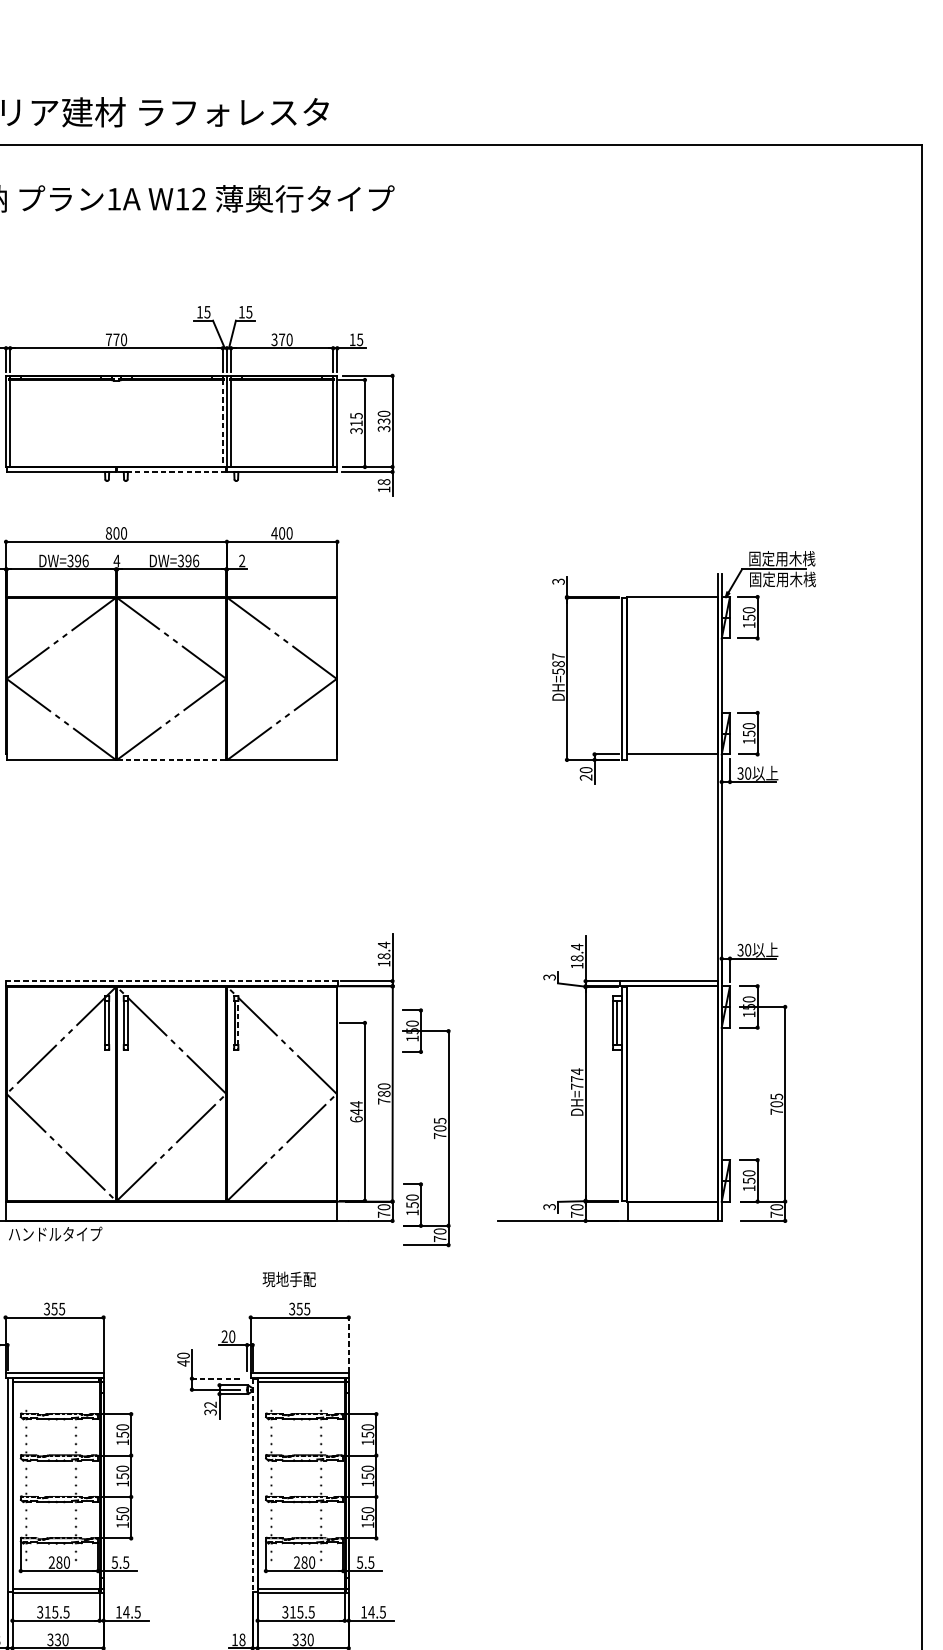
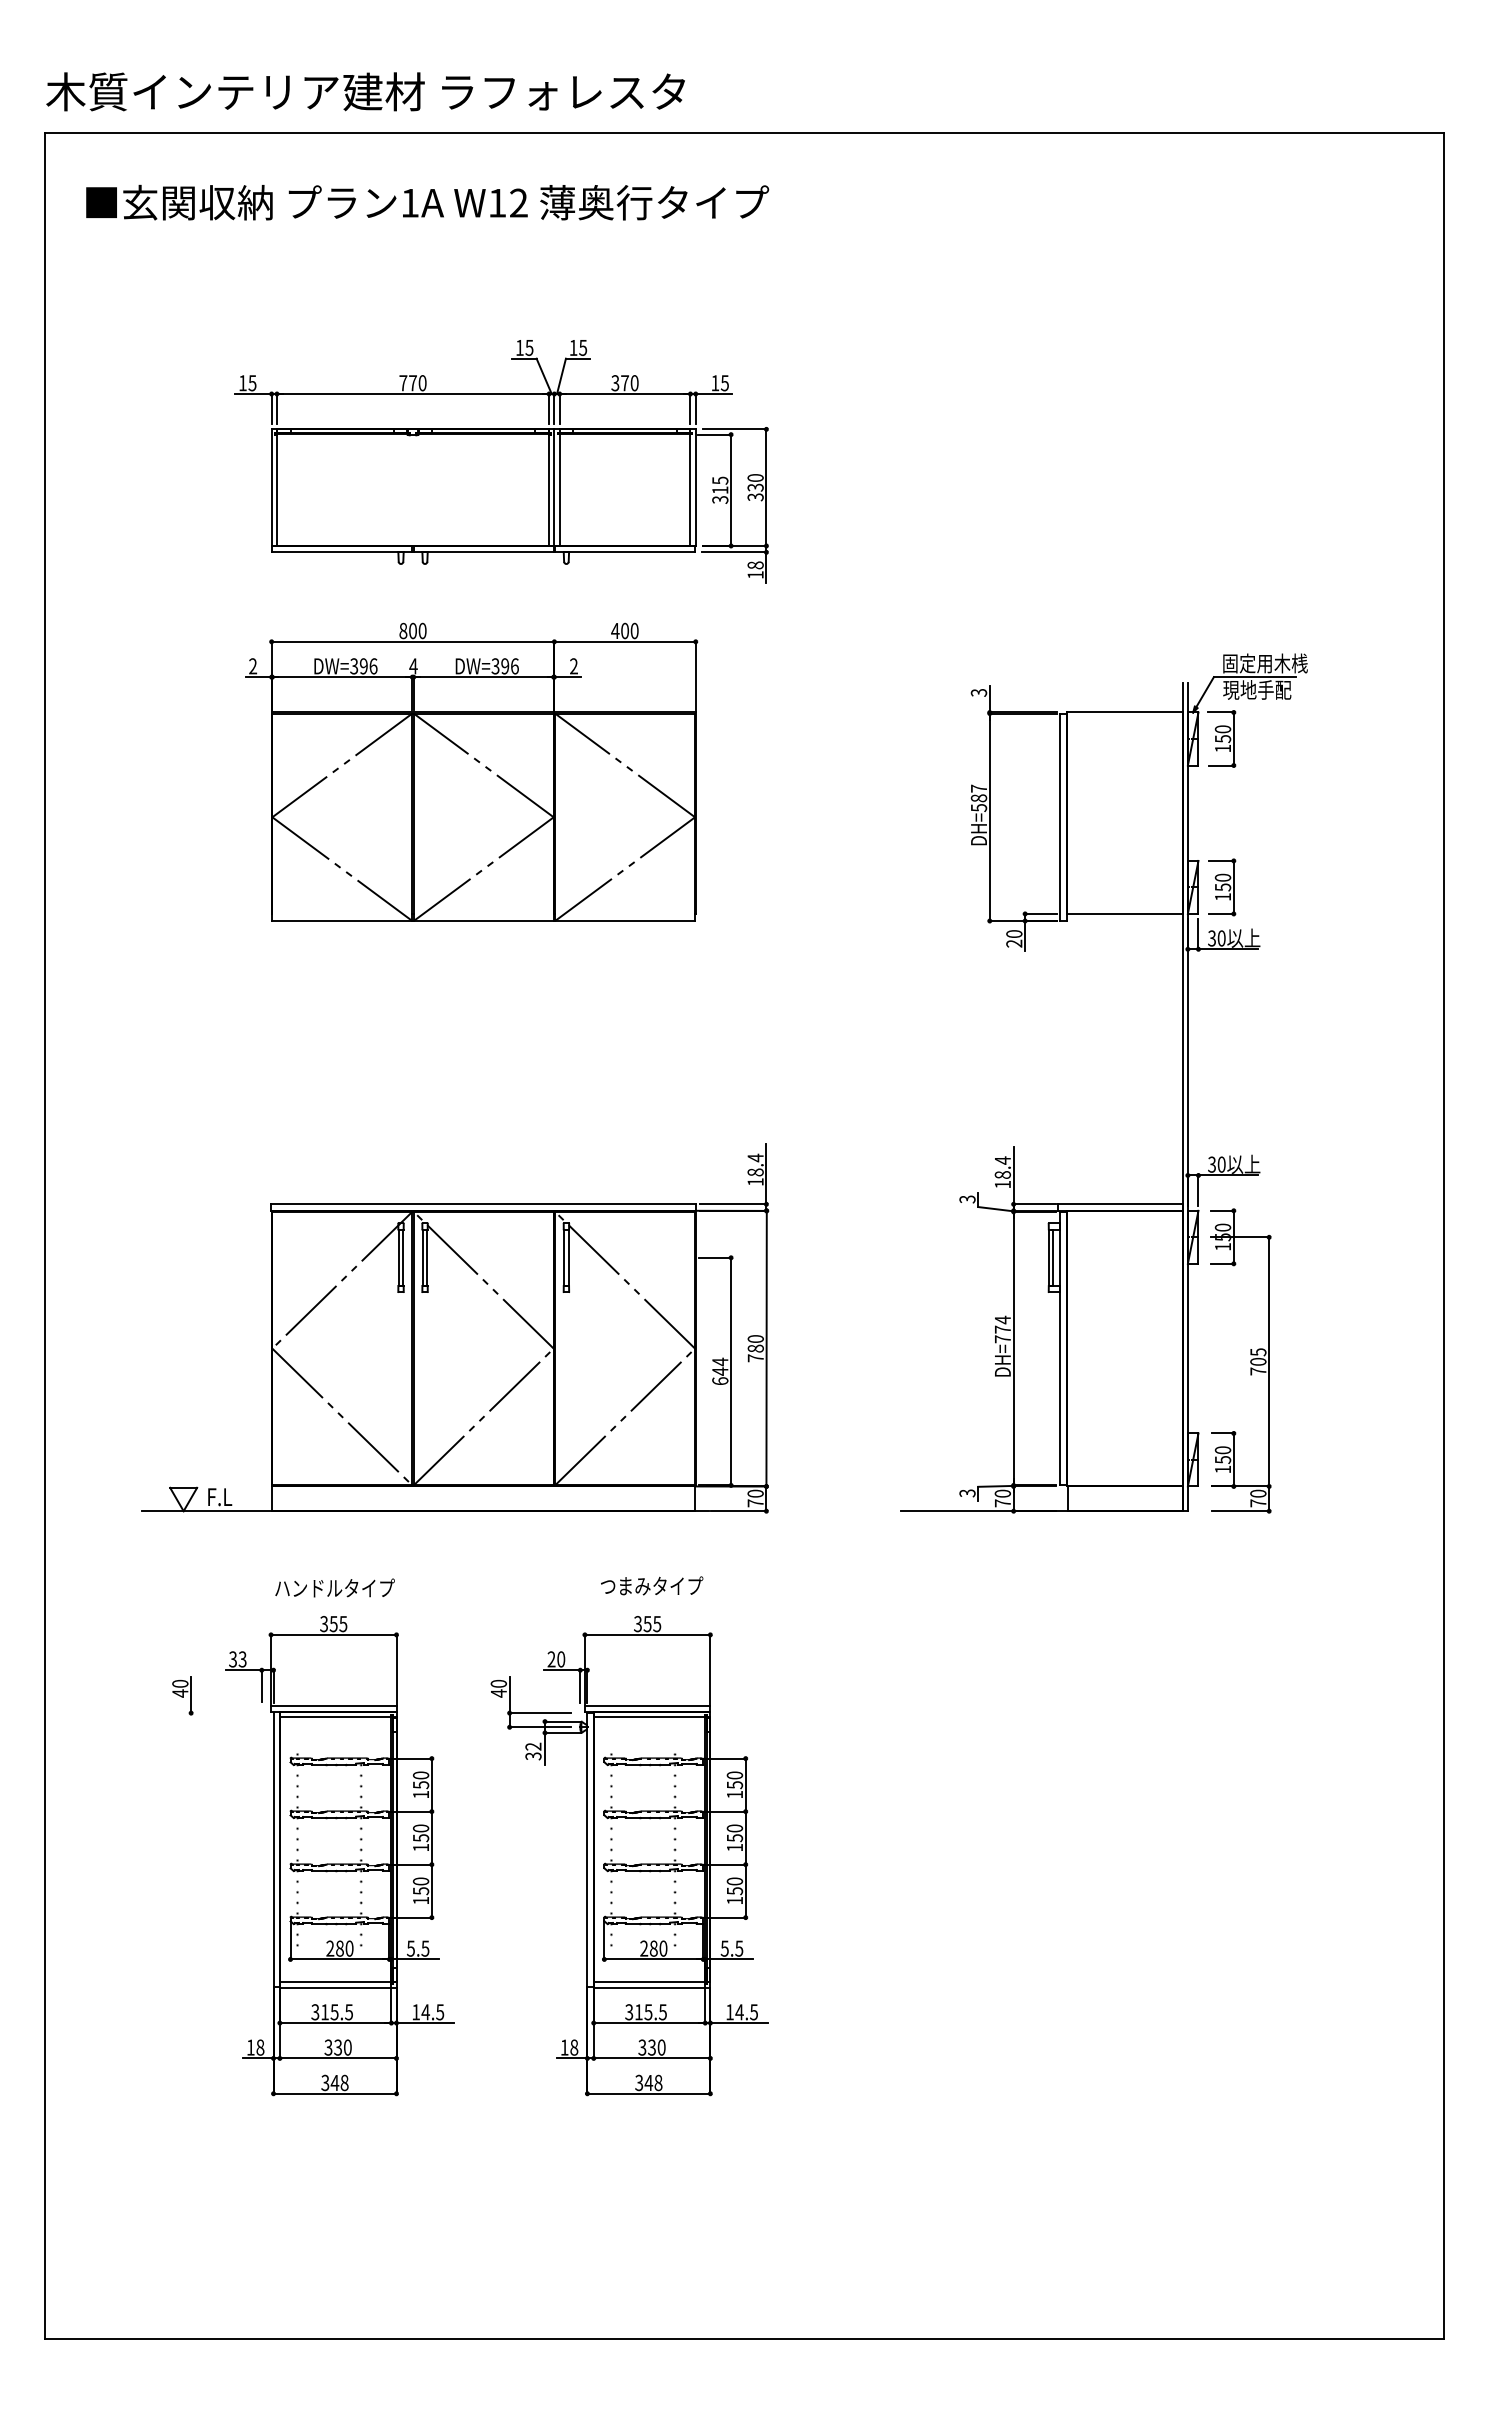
line: (223, 423) -> (549, 490), dashed -> solid
line: (171, 472) -> (483, 552), dashed -> solid
text: (782, 579) -> (1265, 689), 固定用木桟 -> 現地手配
line: (171, 760) -> (483, 921), dashed -> solid
line: (171, 981) -> (483, 1204), dashed -> solid
line: (237, 1022) -> (568, 1257), dashed -> solid
part: (433, 1127) -> (819, 1391), removed
text: (55, 1233) -> (334, 1587), moved
text: (302, 1278) -> (651, 1585), 現地手配 -> つまみタイプ
line: (348, 1344) -> (710, 1669), dashed -> solid
line: (215, 1378) -> (539, 1713), dashed -> solid
line: (252, 1485) -> (587, 1849), dashed -> solid

